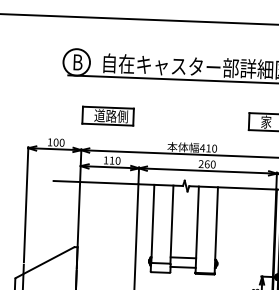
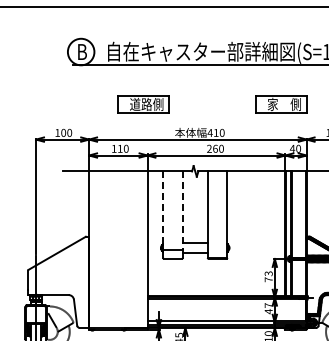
part: (108, 116) -> (143, 104), moved
line: (152, 224) -> (163, 211), solid -> dashed
line: (171, 225) -> (182, 211), solid -> dashed

